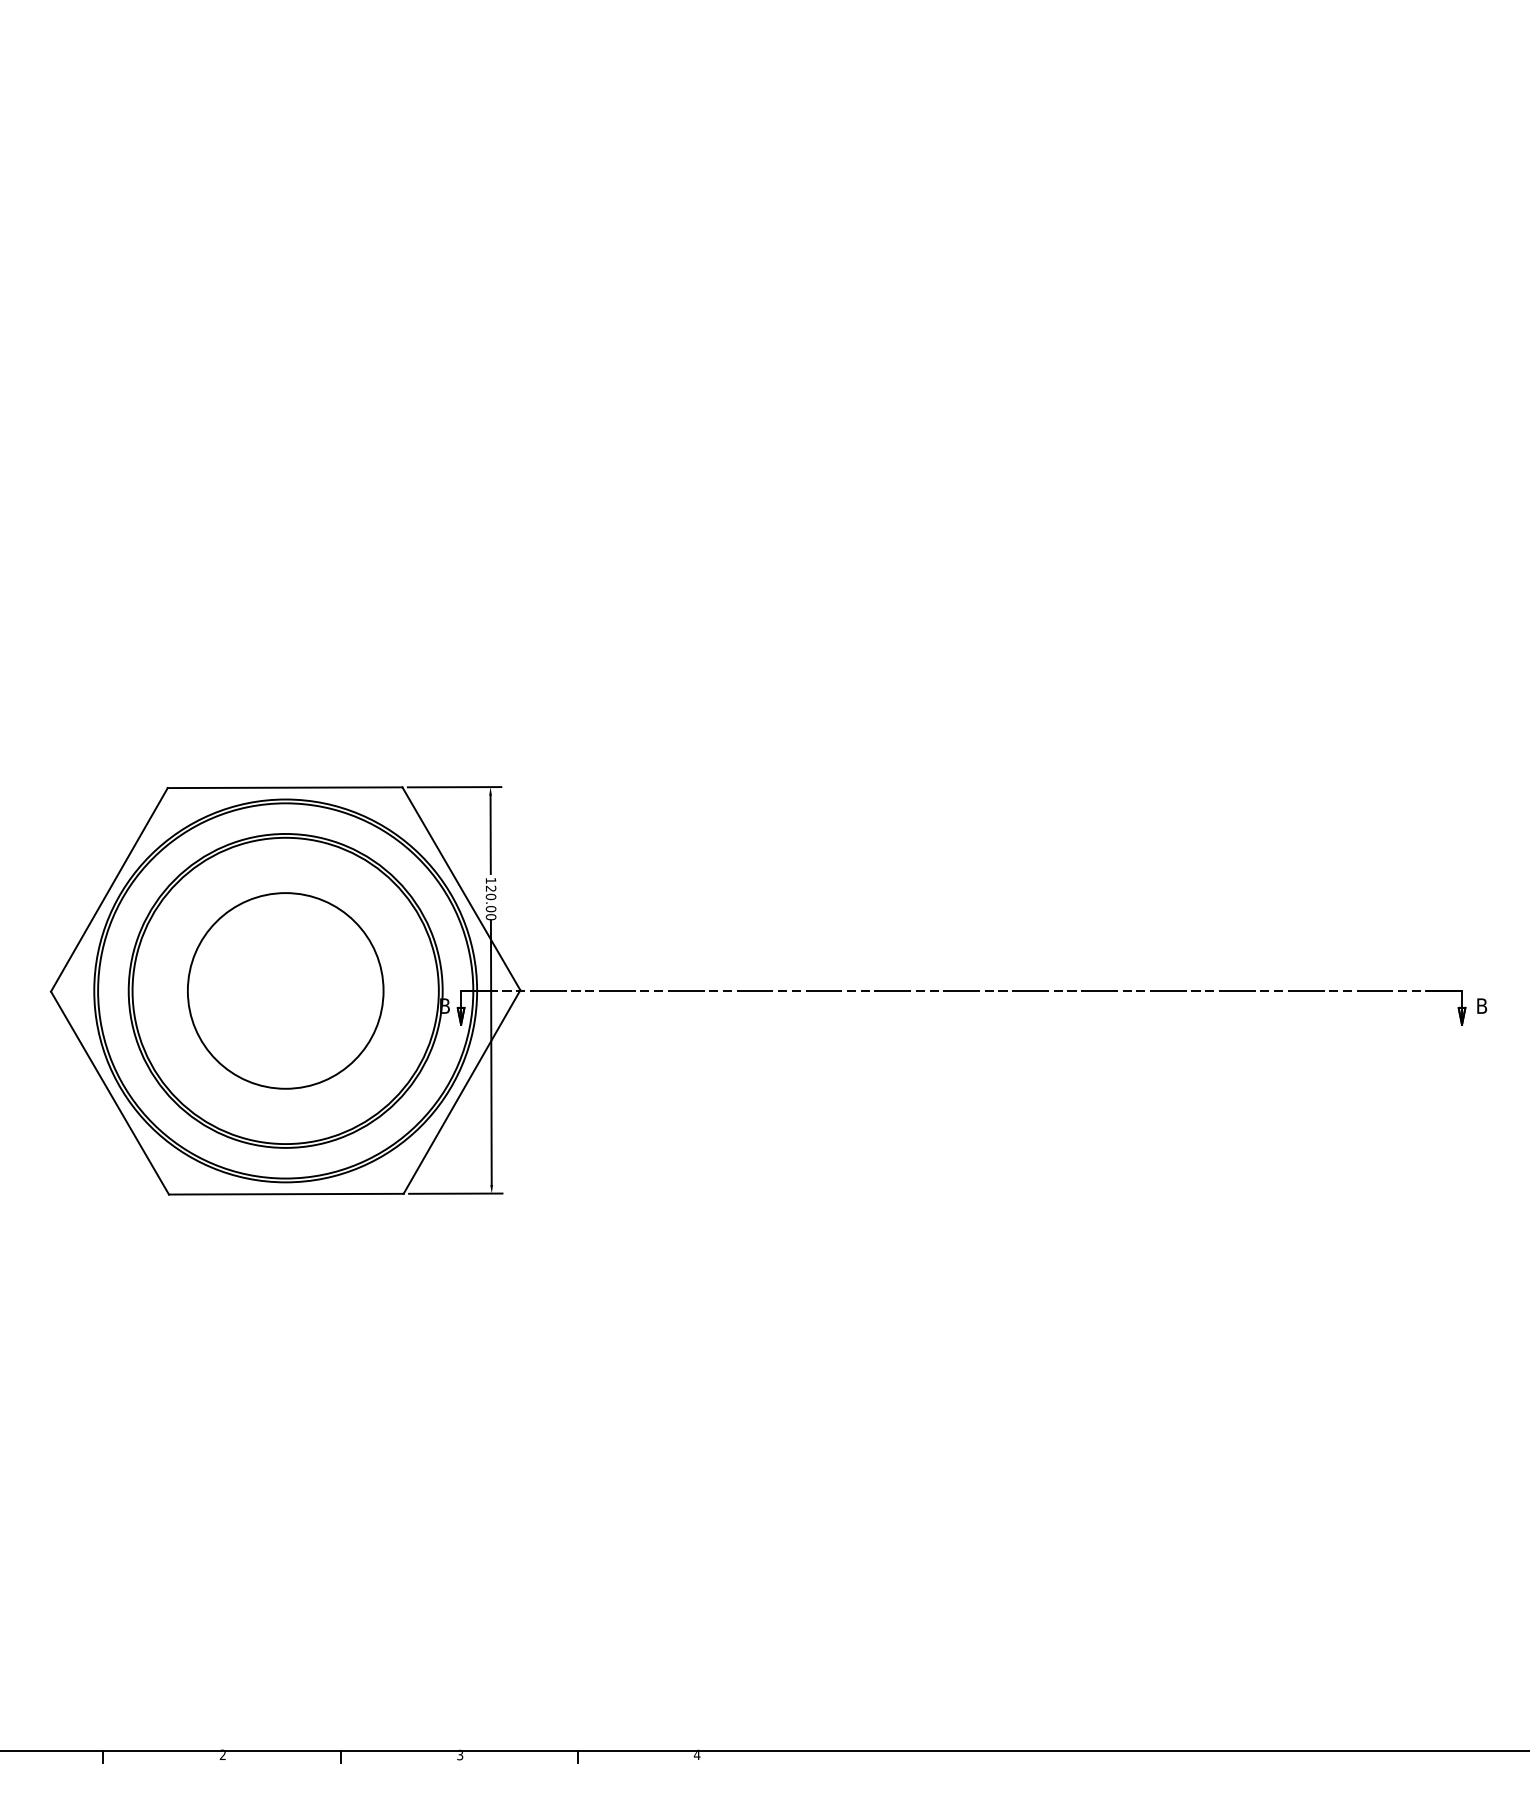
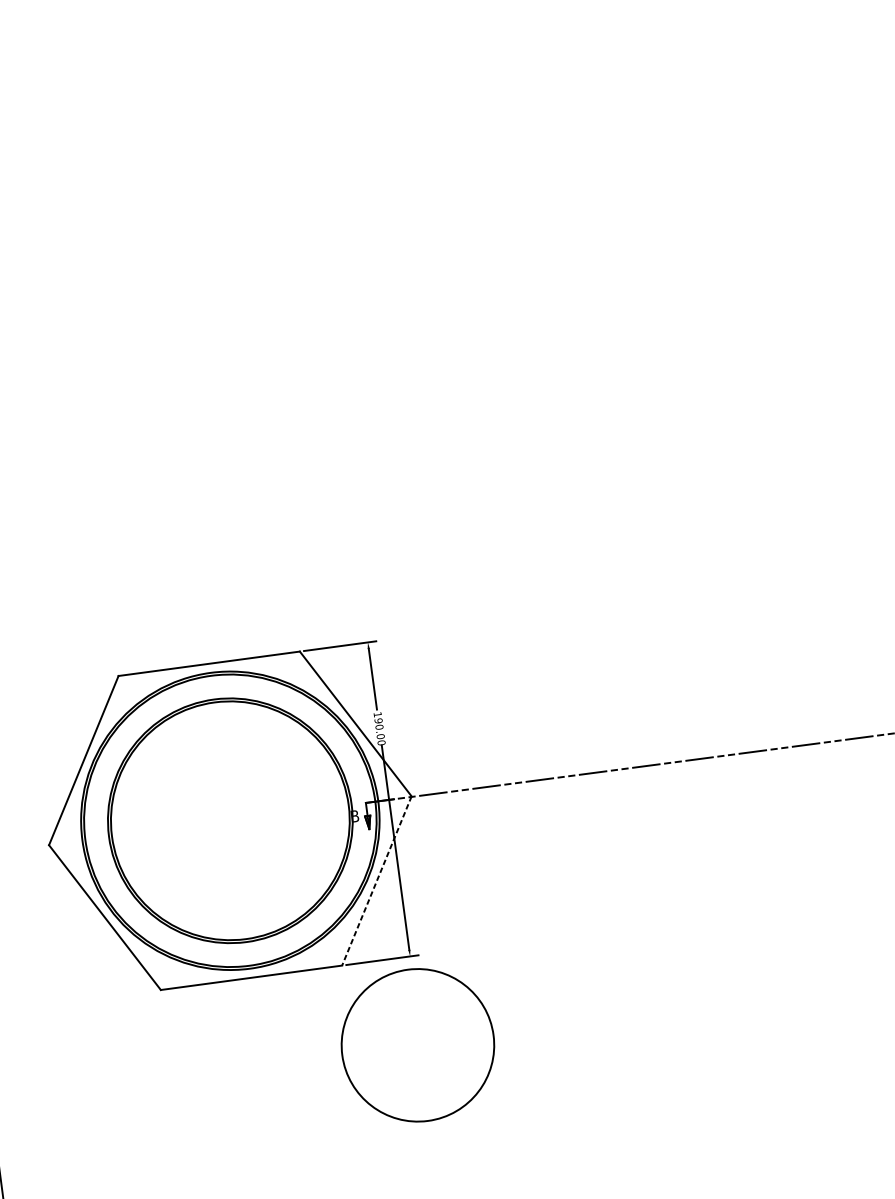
text: (490, 888) -> (378, 720), 120.00 -> 190.00
circle: (285, 990) -> (417, 1045), moved
line: (461, 1092) -> (376, 881), solid -> dashed

